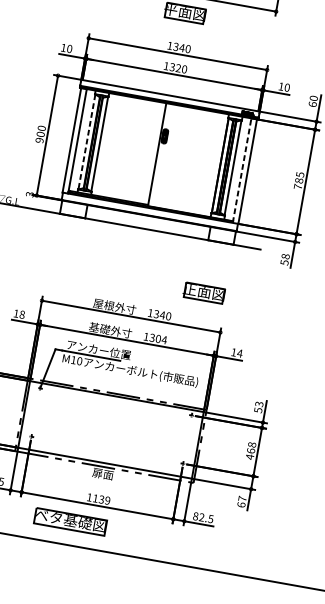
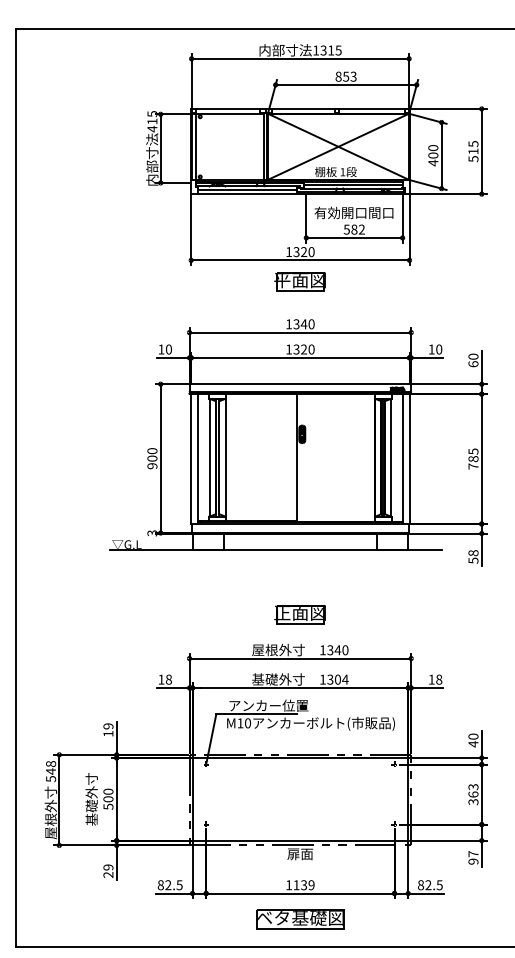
line: (86, 141) -> (209, 457), dashed -> solid
line: (241, 170) -> (402, 459), dashed -> solid
part: (203, 292) -> (299, 614), moved
text: (239, 353) -> (438, 679), 14 -> 18
text: (258, 407) -> (473, 740), 53 -> 40
text: (251, 450) -> (473, 794), 468 -> 363
text: (241, 504) -> (473, 861), 67 -> 97
part: (70, 521) -> (300, 919), moved

